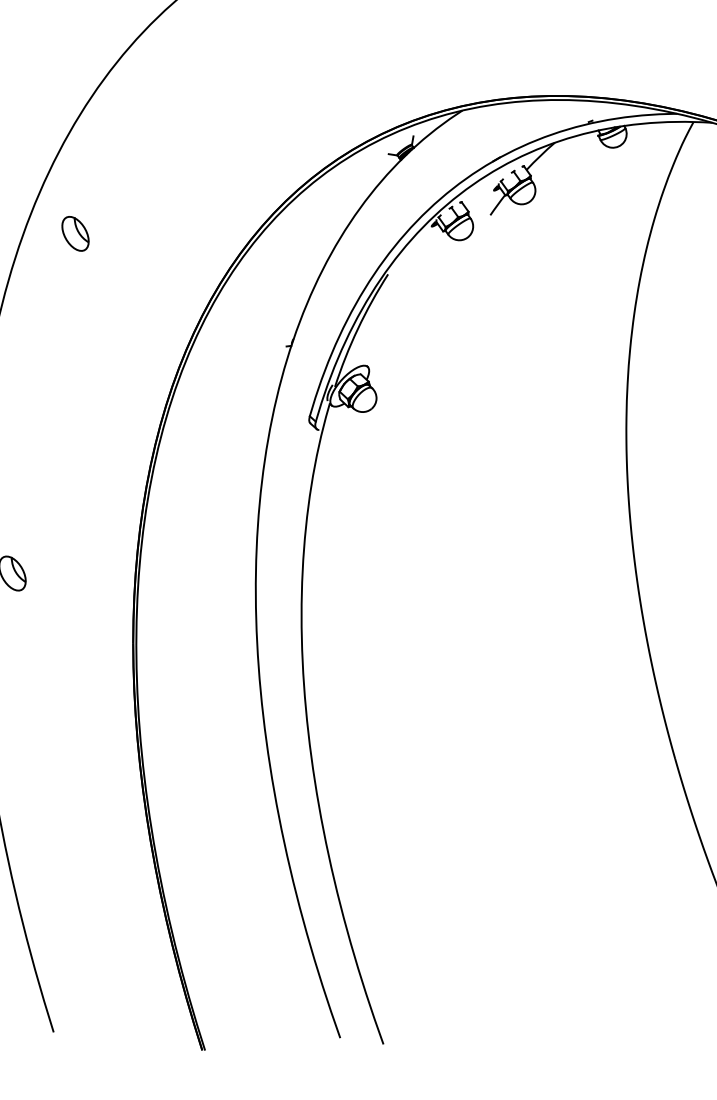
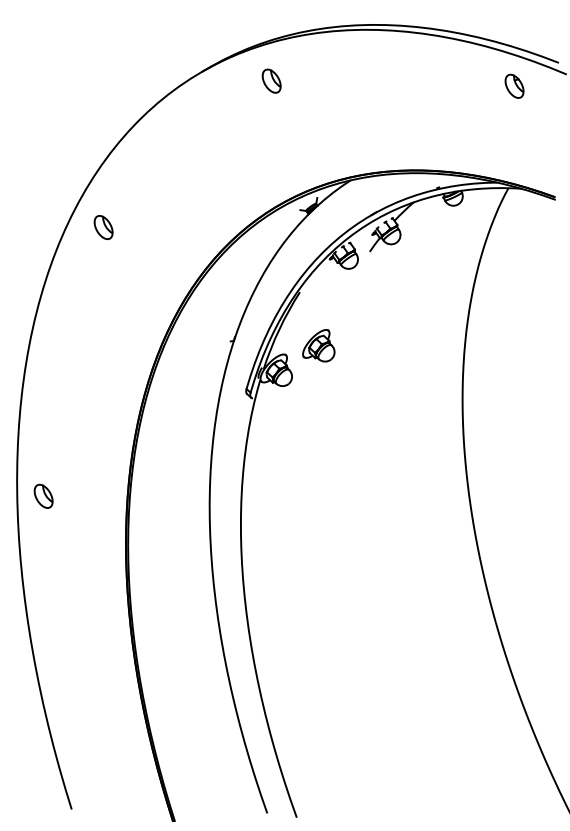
part: (75, 233) -> (103, 227), moved
part: (415, 352) -> (318, 345), added

